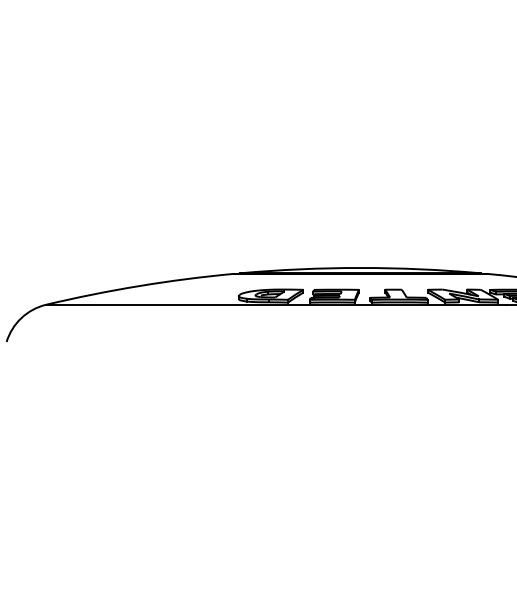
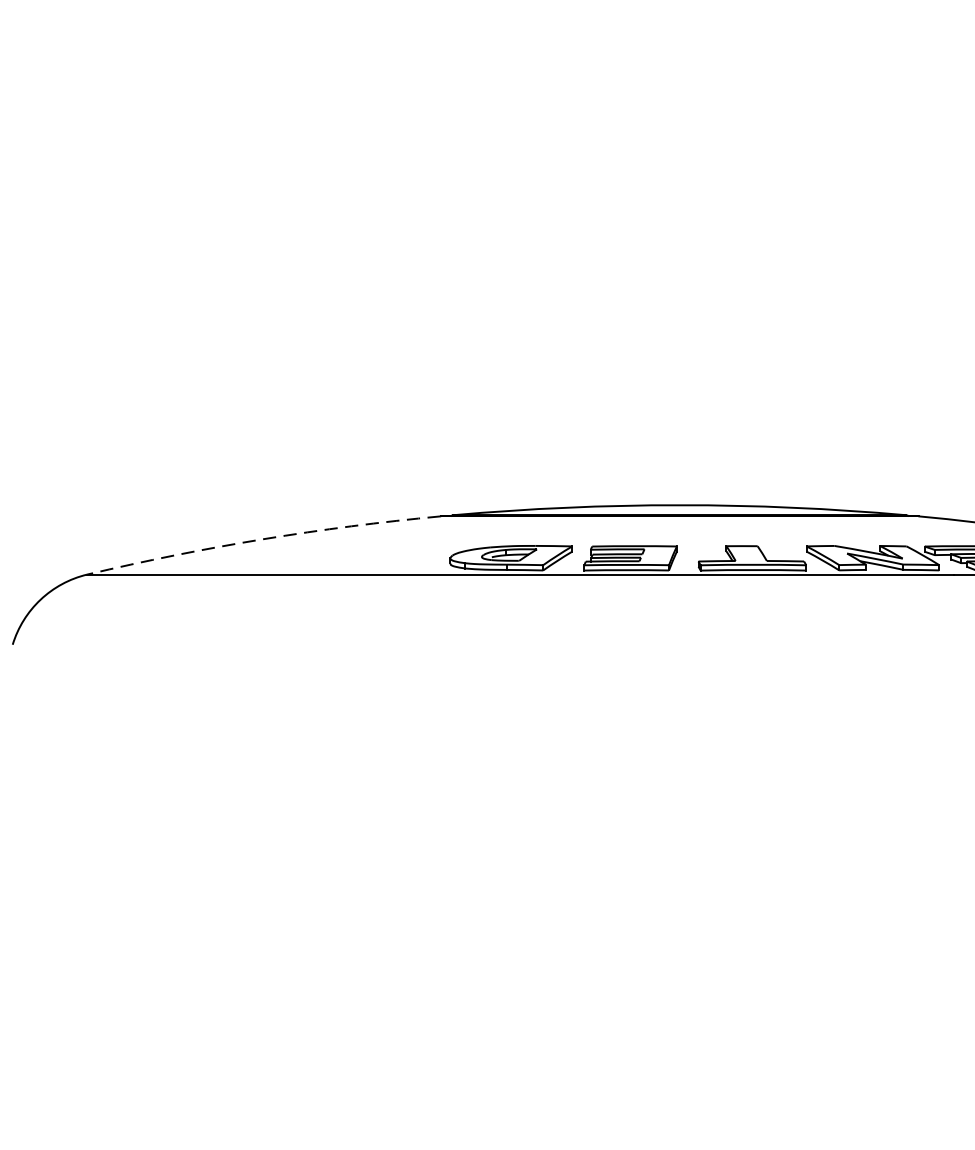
arc: (139, 286) -> (263, 540), solid -> dashed

